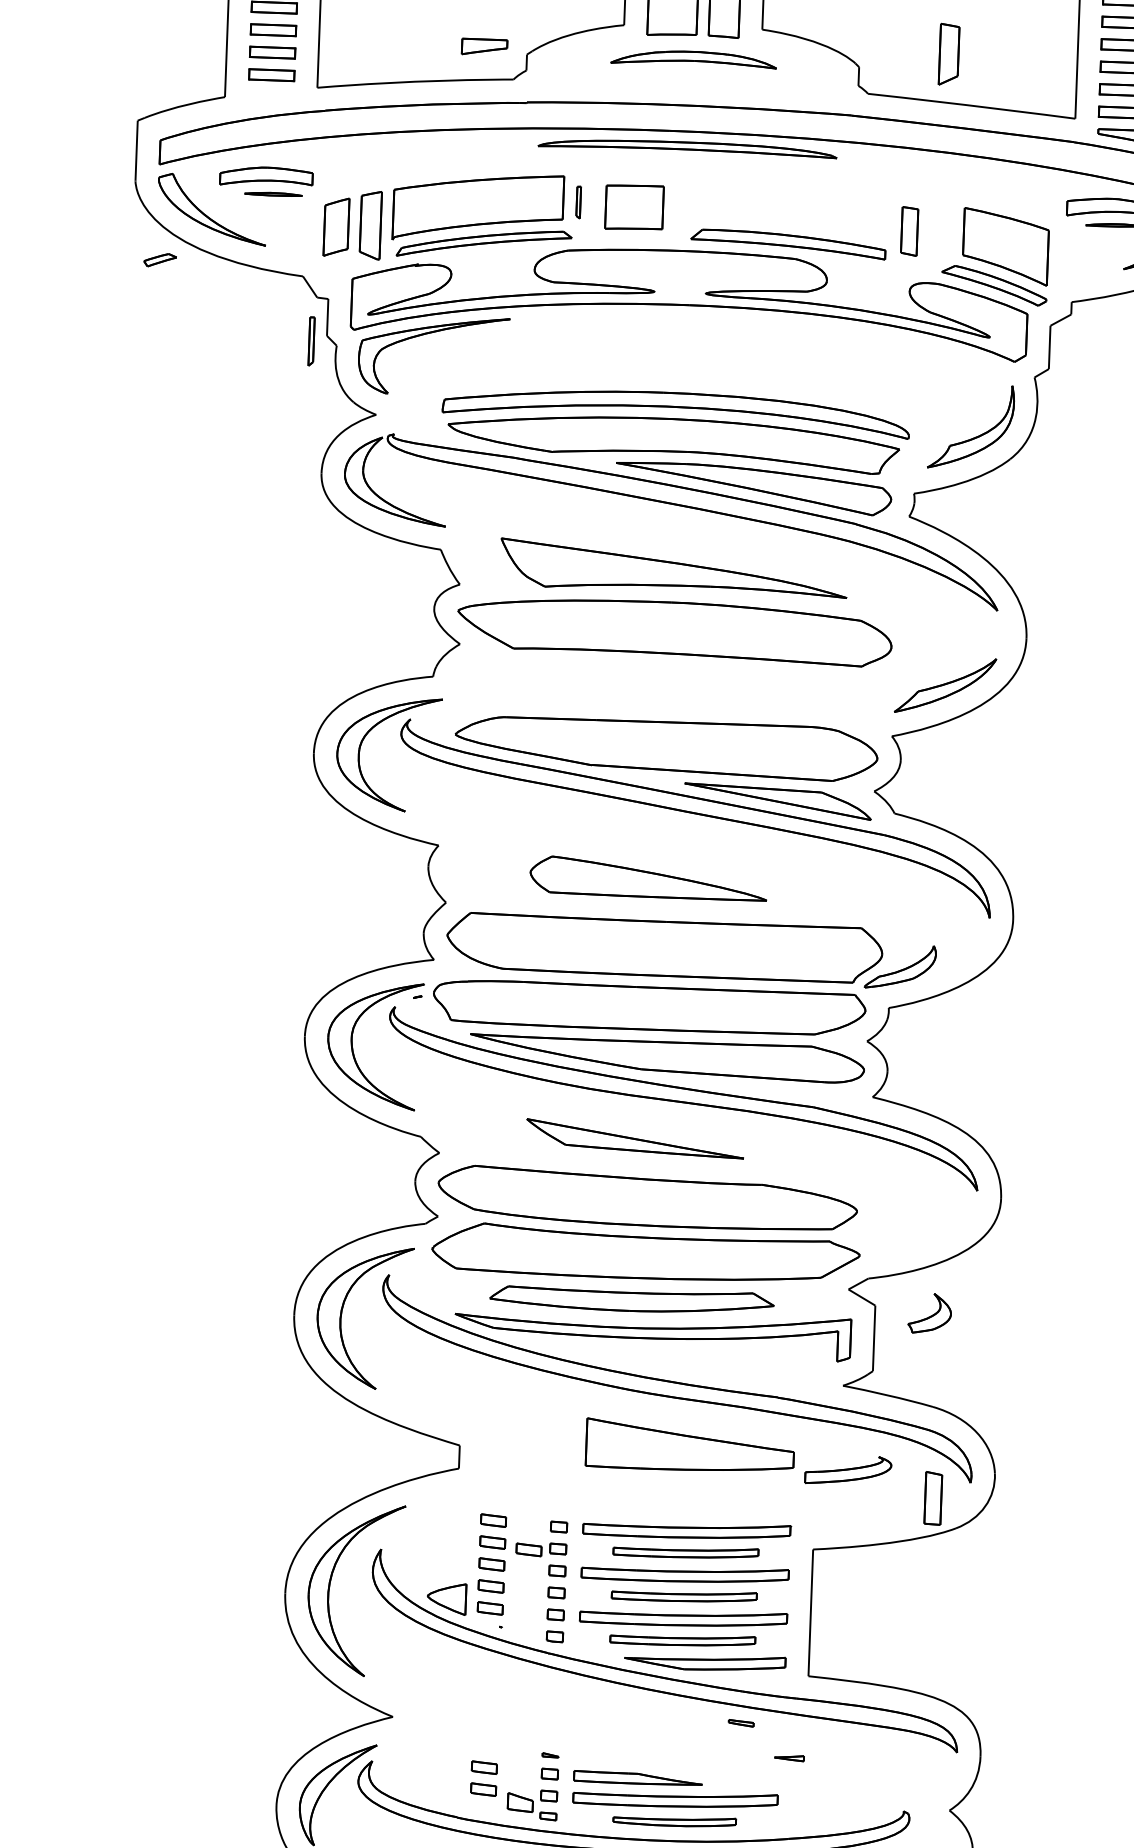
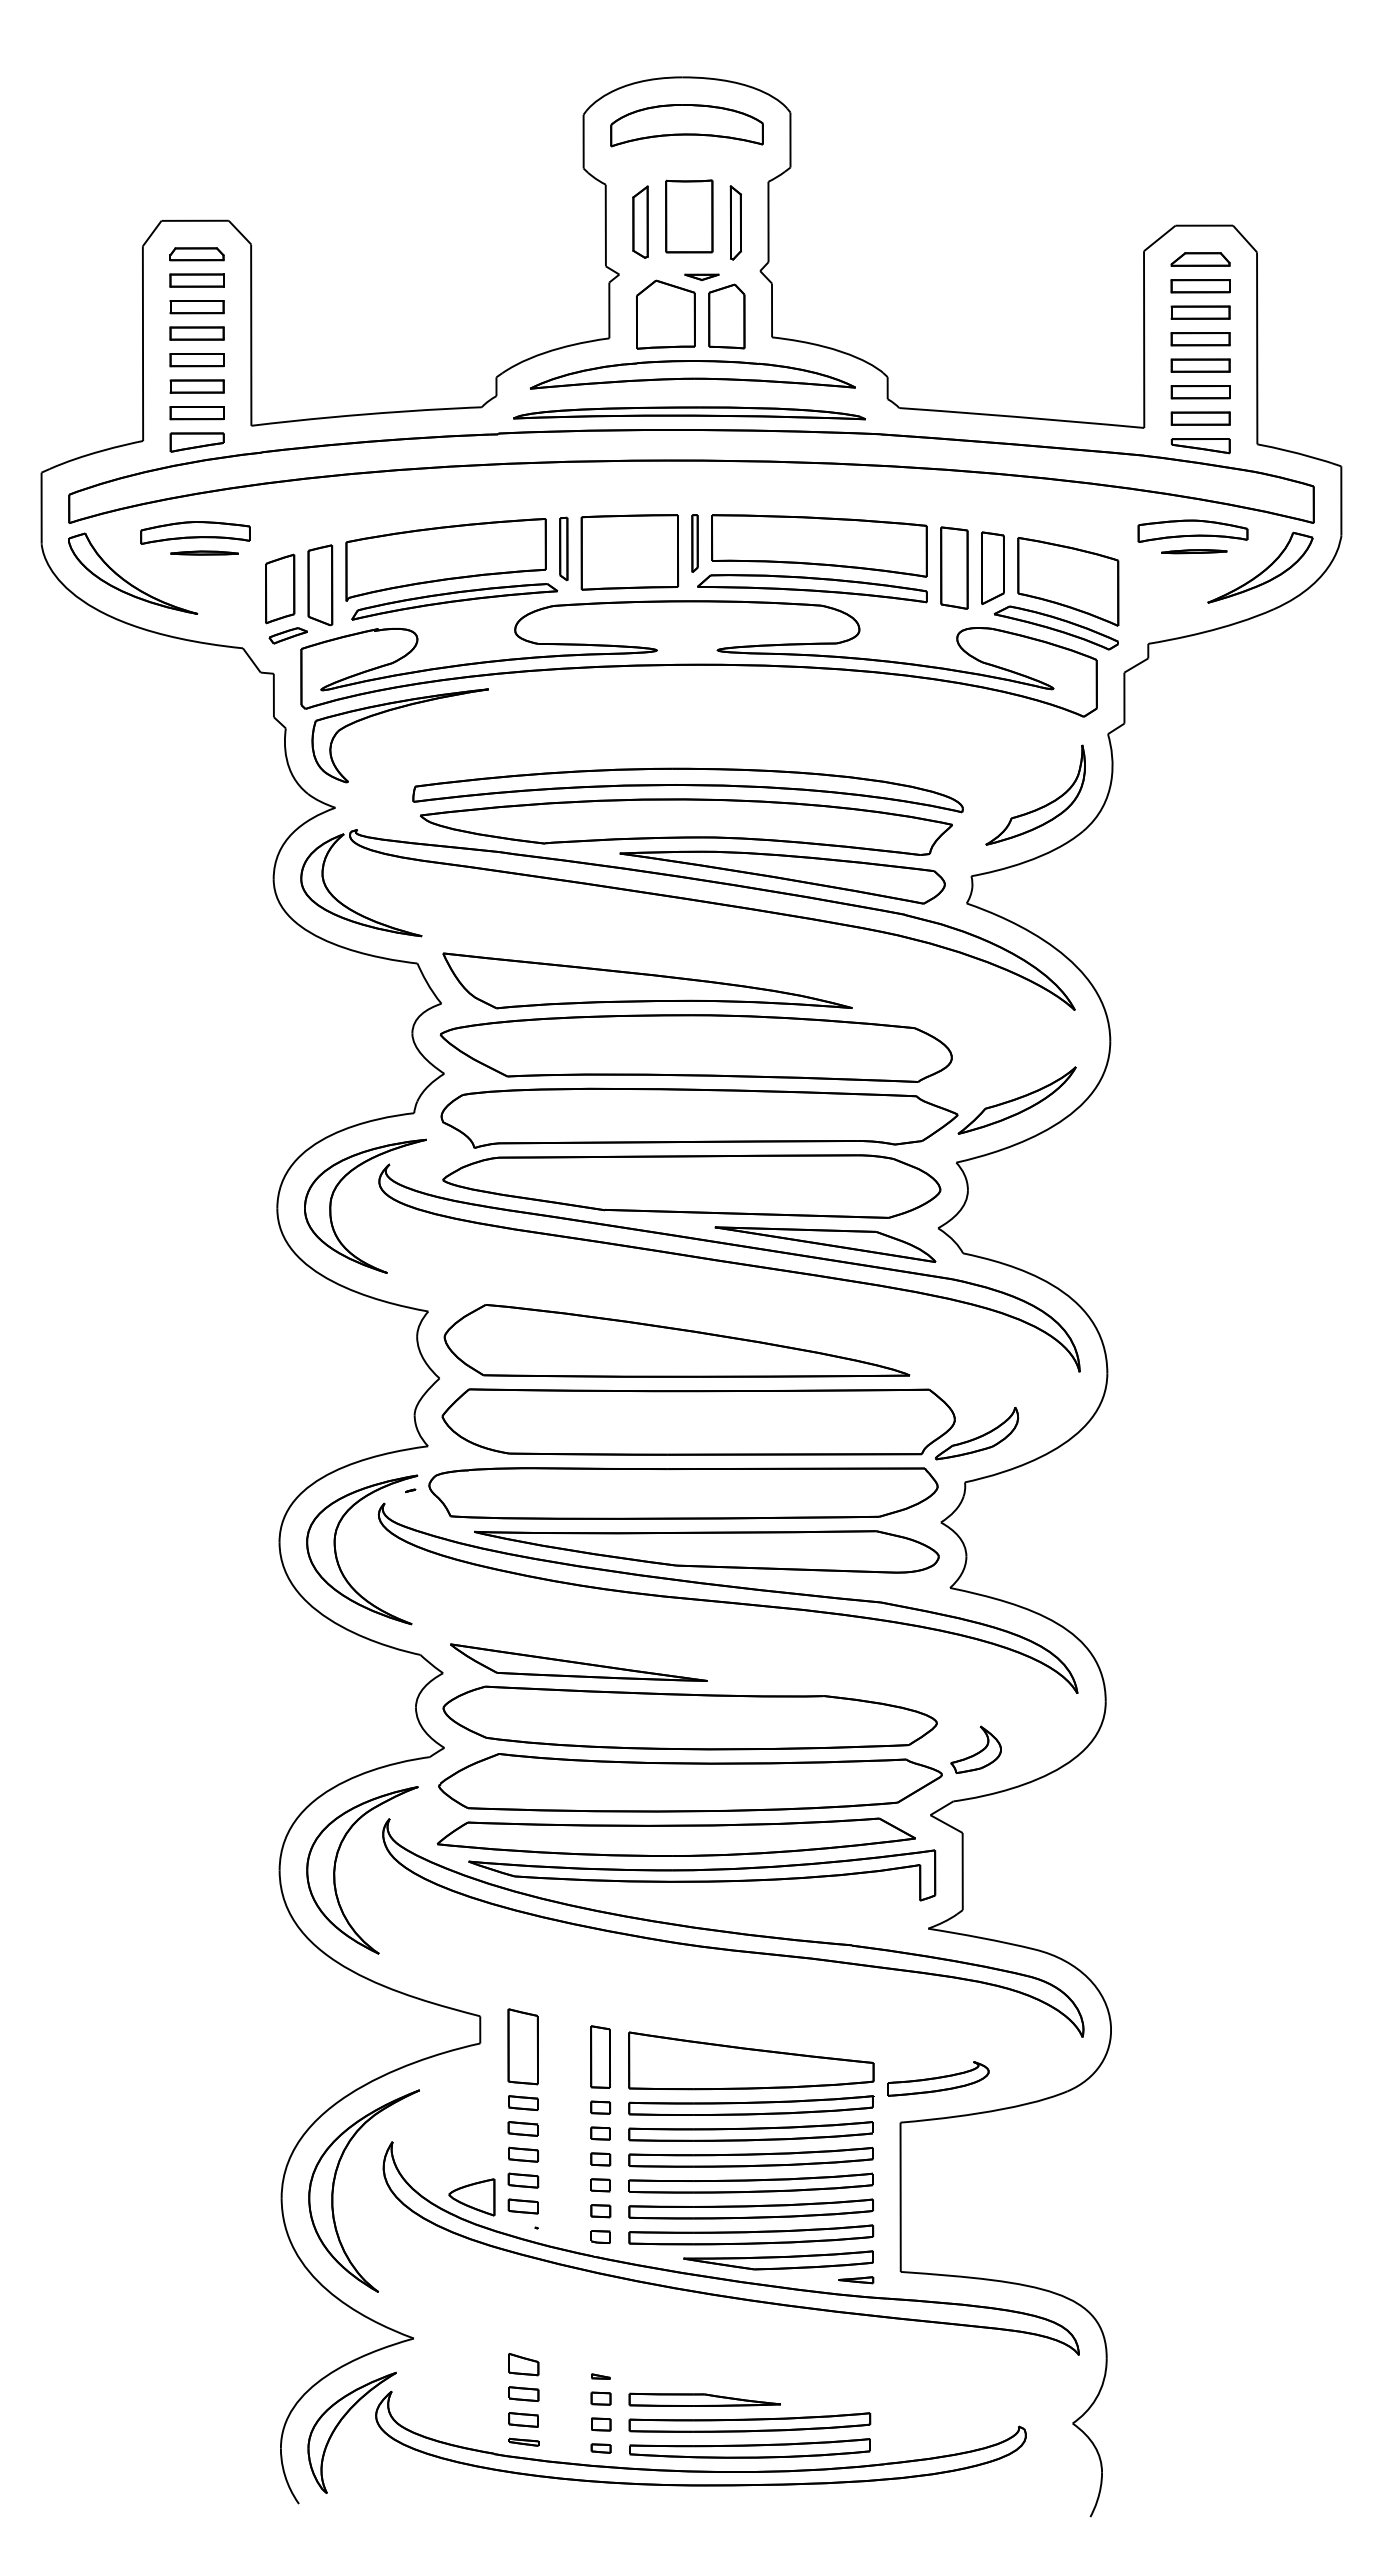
part: (483, 47) -> (196, 442), moved
part: (948, 53) -> (992, 567), moved
part: (693, 58) -> (692, 374), size x1.67
part: (687, 147) -> (689, 413), moved
part: (578, 202) -> (563, 548), size x1.67
part: (634, 207) -> (629, 552), size x1.43
part: (795, 207) -> (819, 545), added
part: (909, 231) -> (954, 567), size x1.43
part: (159, 259) -> (287, 635), moved
part: (311, 341) -> (694, 543), moved
part: (673, 567) -> (647, 980), moved
part: (675, 689) -> (699, 1117), added
part: (648, 878) -> (676, 1340), size x1.67
part: (635, 1138) -> (578, 1662), moved
part: (631, 1299) -> (675, 1836), size x1.43
part: (929, 1313) -> (975, 1749), moved
part: (690, 1446) -> (751, 2060), moved
part: (848, 1469) -> (938, 2078), moved
part: (494, 1472) -> (522, 2046), added
part: (933, 1497) -> (600, 2056), moved
part: (528, 1549) -> (565, 2135), removed
part: (685, 1552) -> (750, 2131), size x1.43
part: (683, 1595) -> (750, 2182), size x1.43
part: (682, 1639) -> (751, 2234), size x1.43
part: (741, 1722) -> (523, 2441), moved
part: (789, 1758) -> (856, 2280), moved
part: (520, 1802) -> (523, 2364), moved
part: (674, 1821) -> (749, 2448), size x1.67

